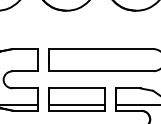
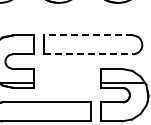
line: (101, 49) -> (88, 35), solid -> dashed
line: (102, 71) -> (89, 54), solid -> dashed
part: (76, 99) -> (67, 78), removed

